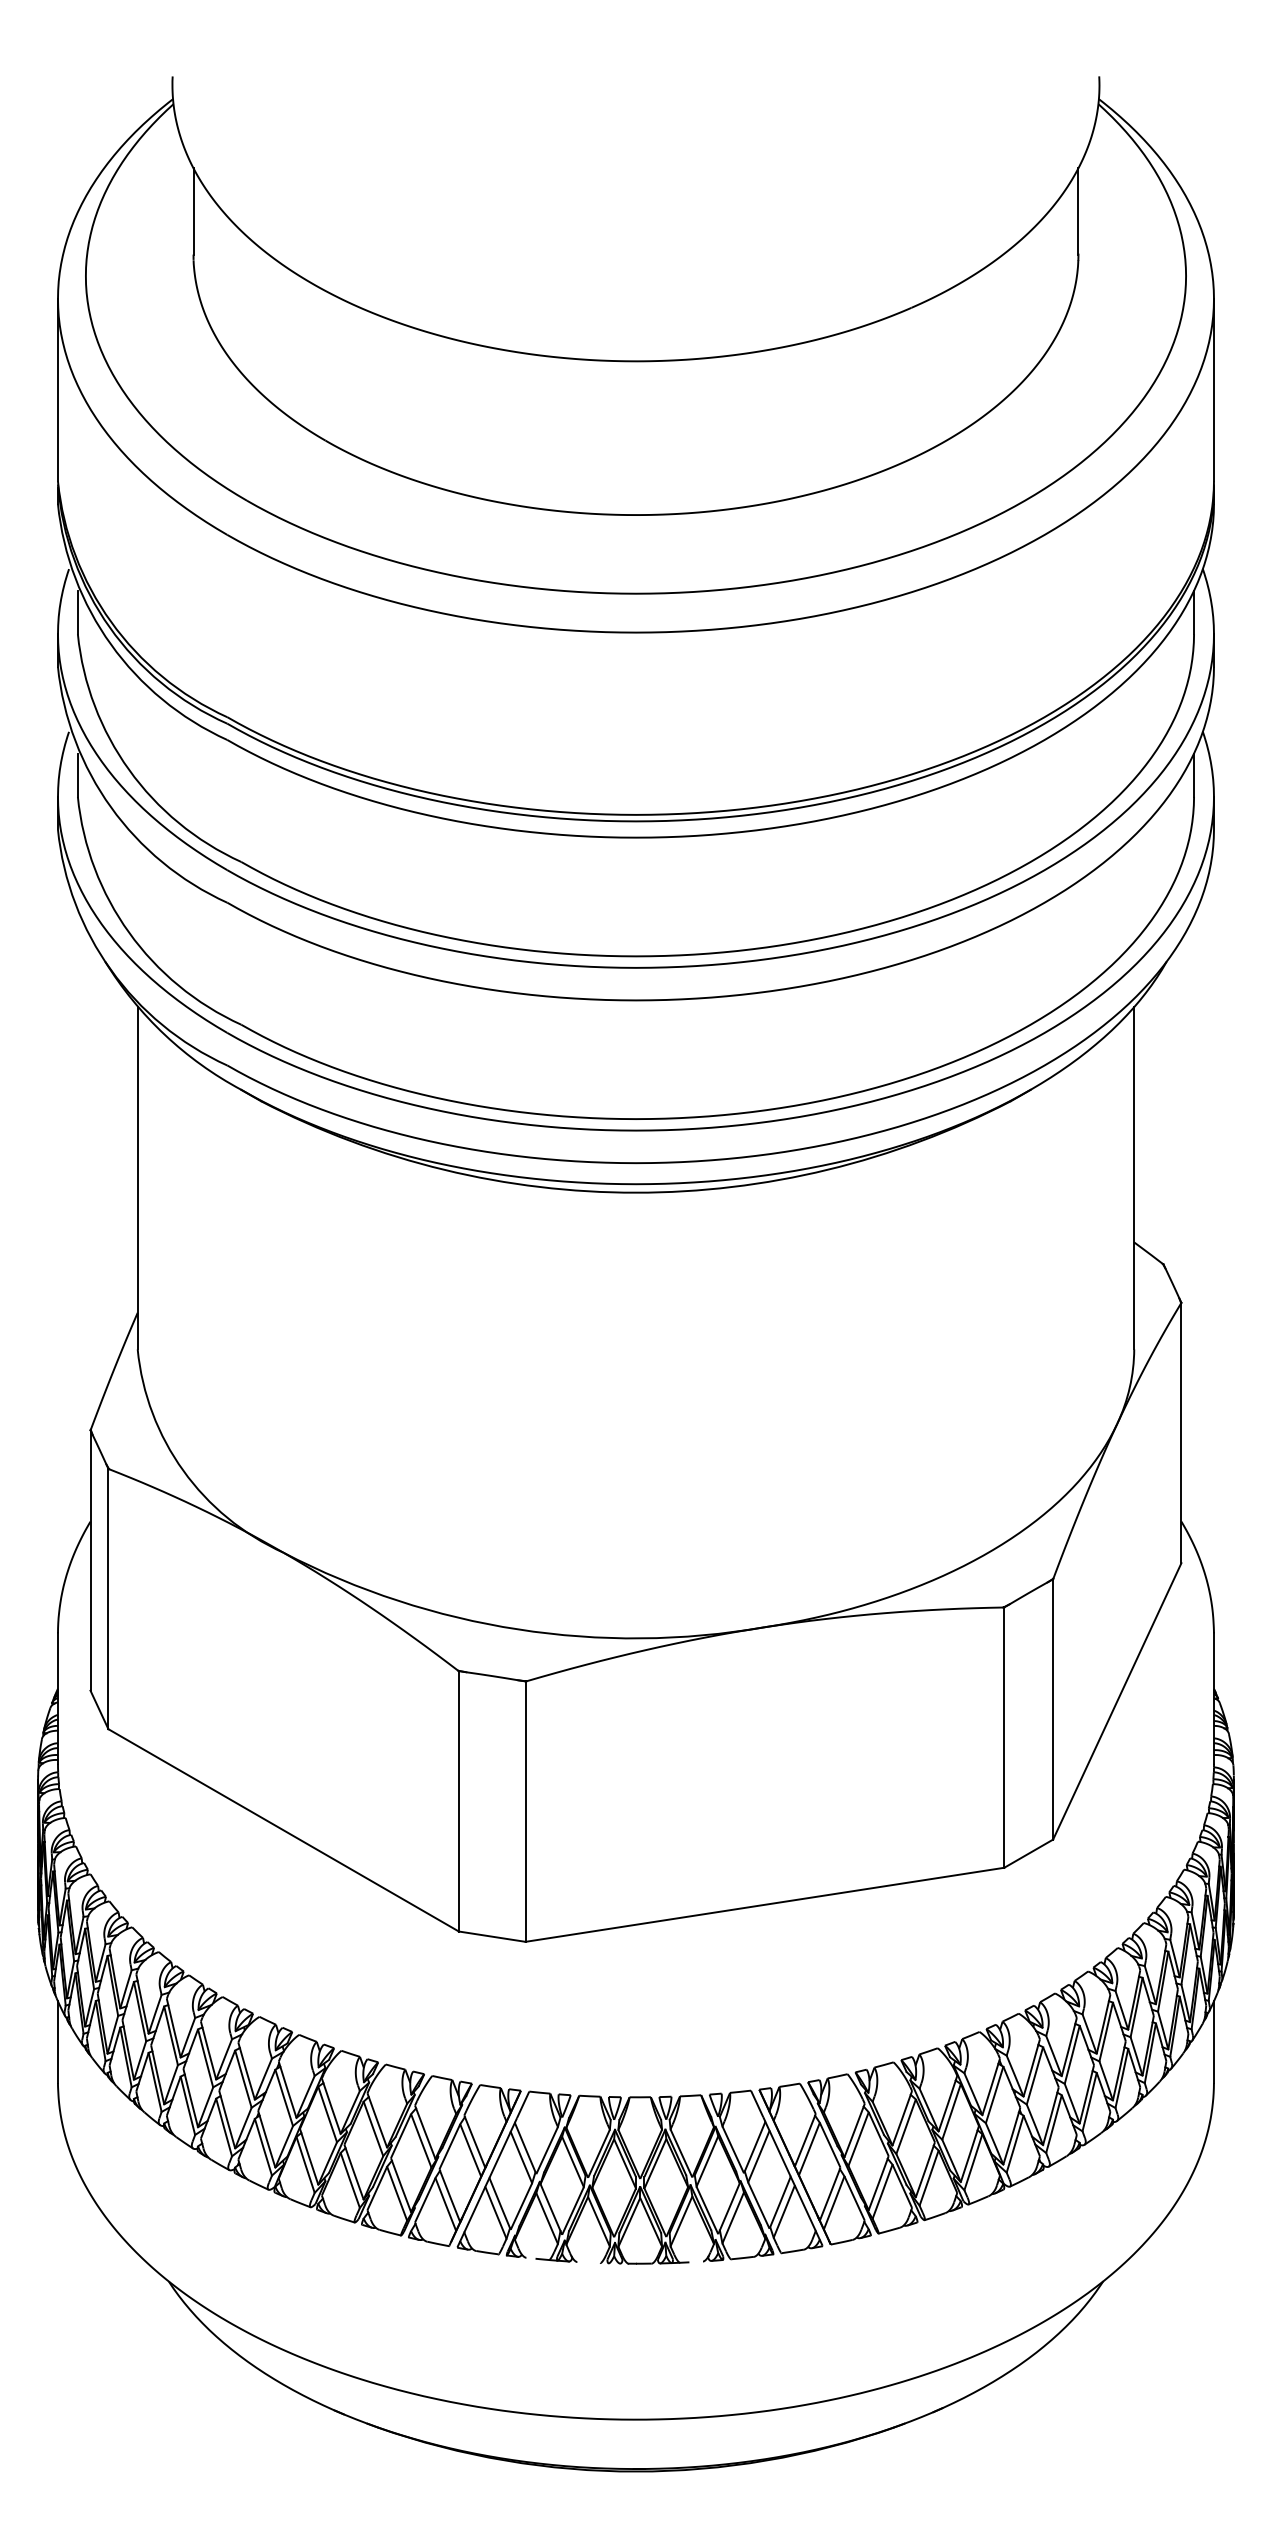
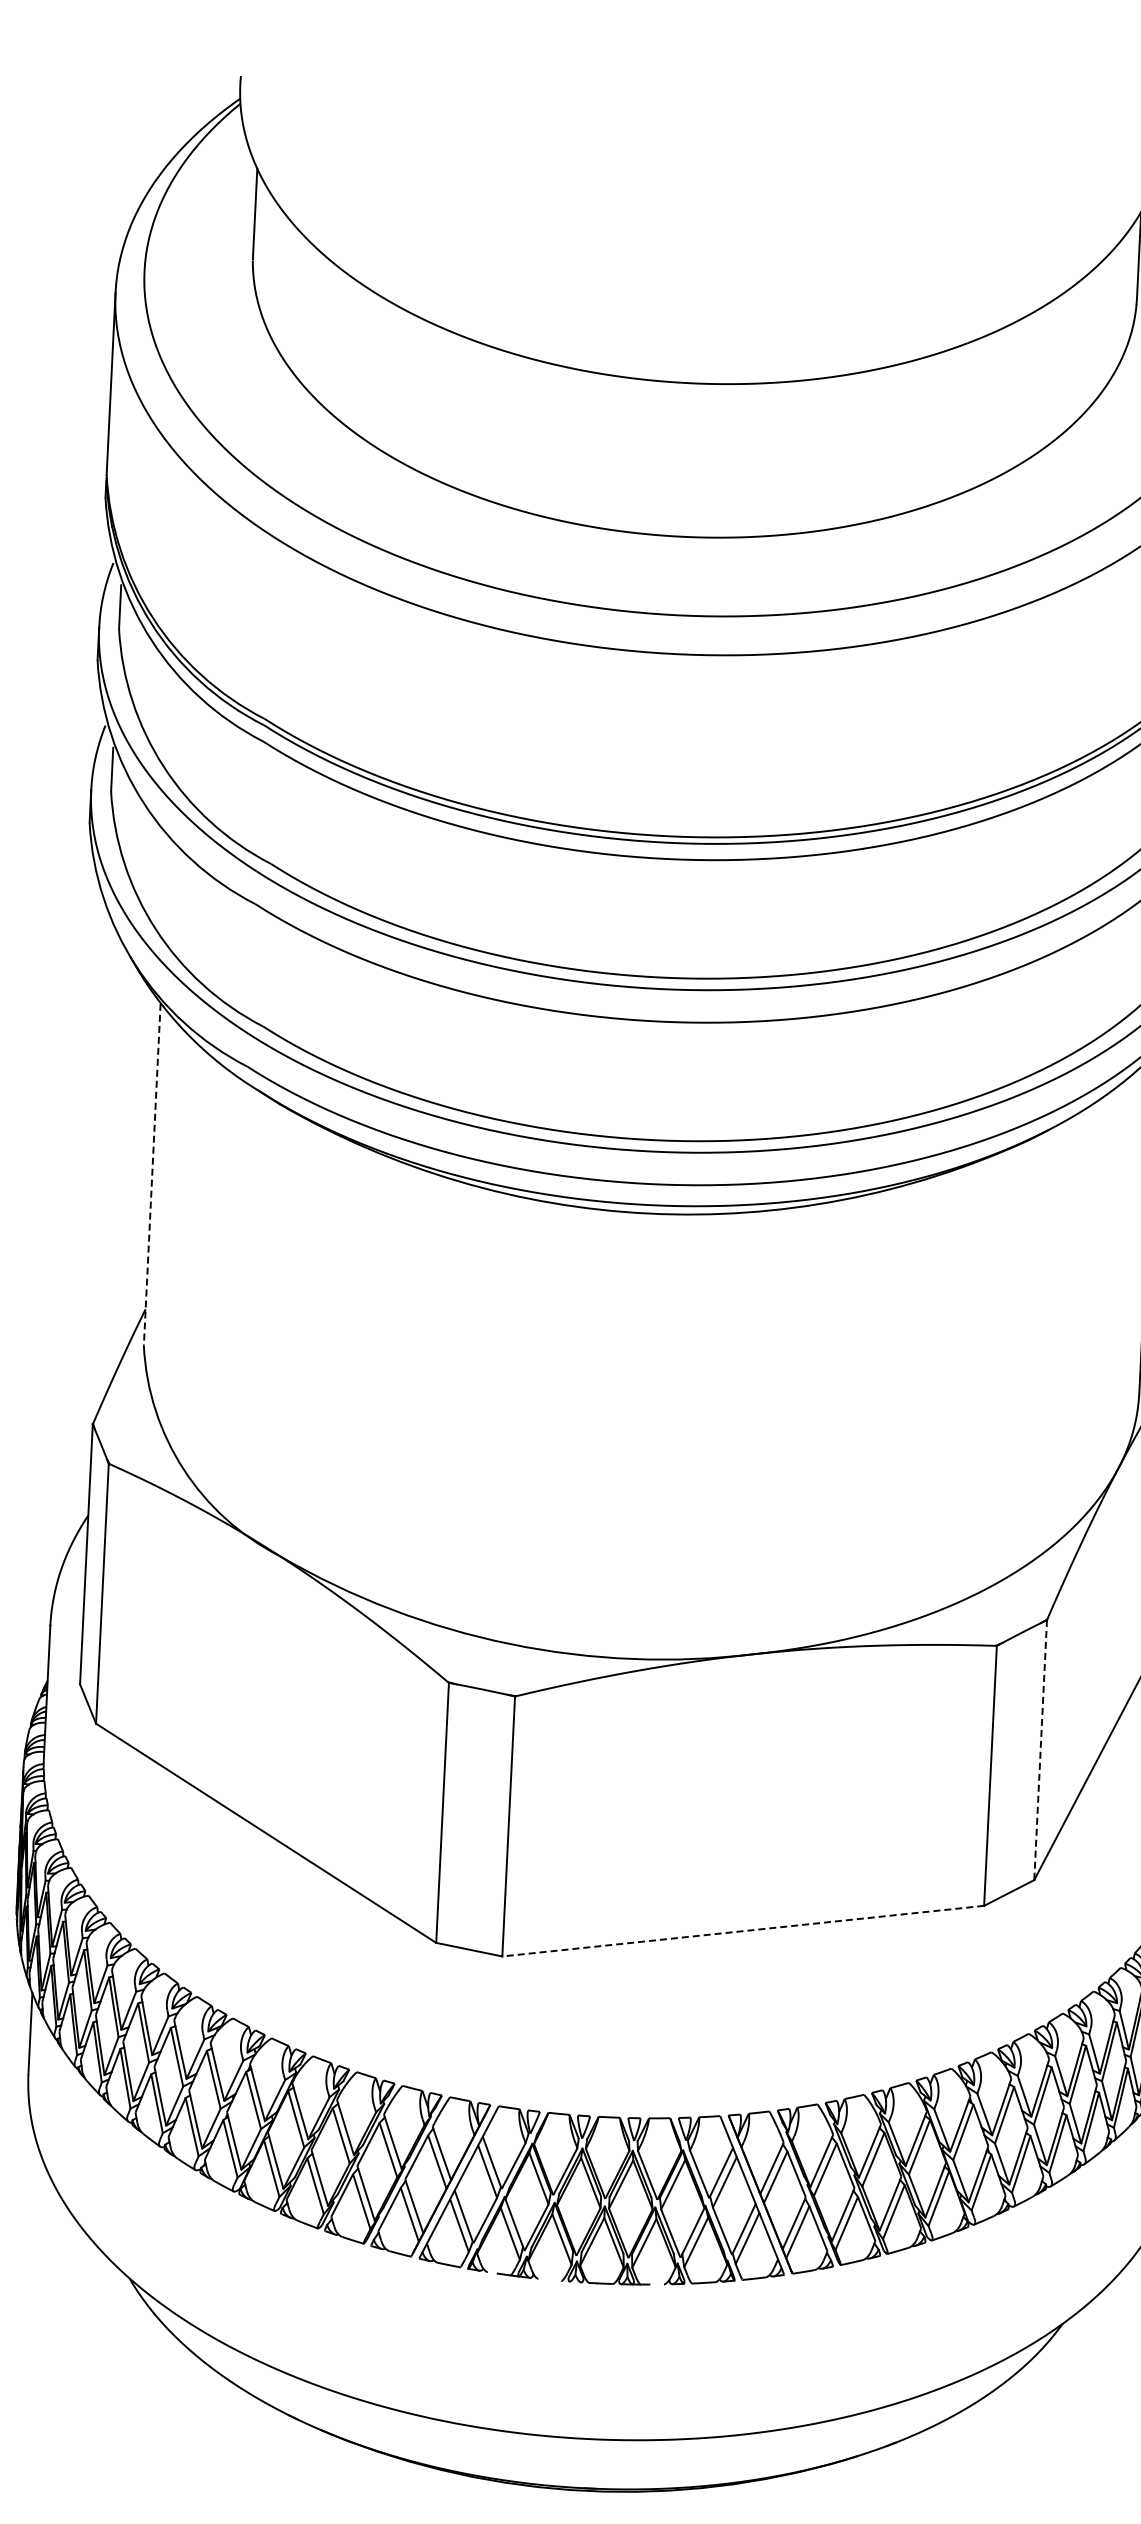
line: (137, 1178) -> (152, 1175), solid -> dashed
line: (1053, 1709) -> (1040, 1750), solid -> dashed
line: (764, 1904) -> (742, 1930), solid -> dashed

